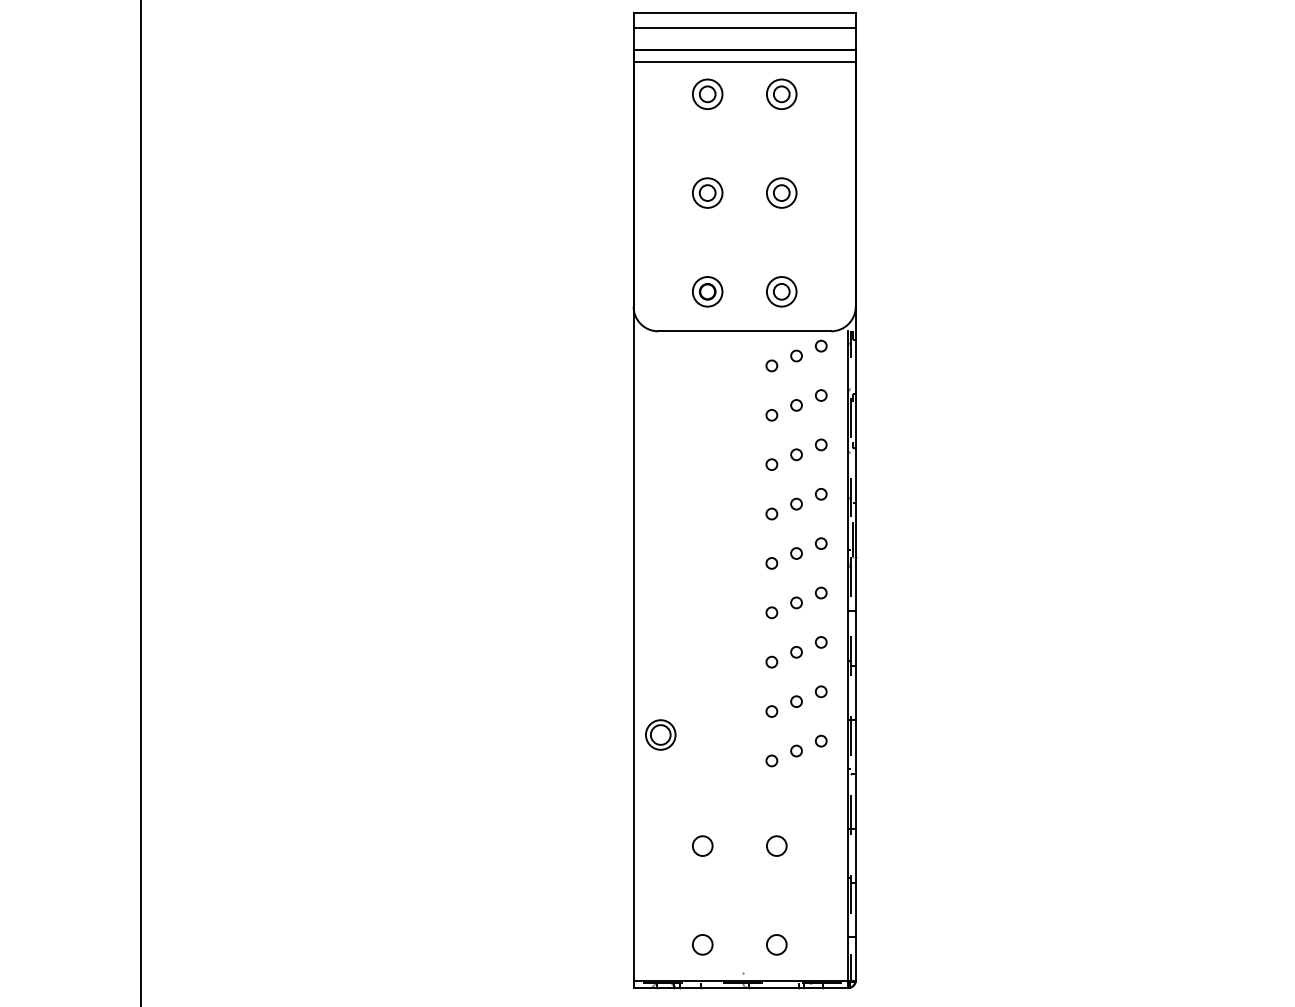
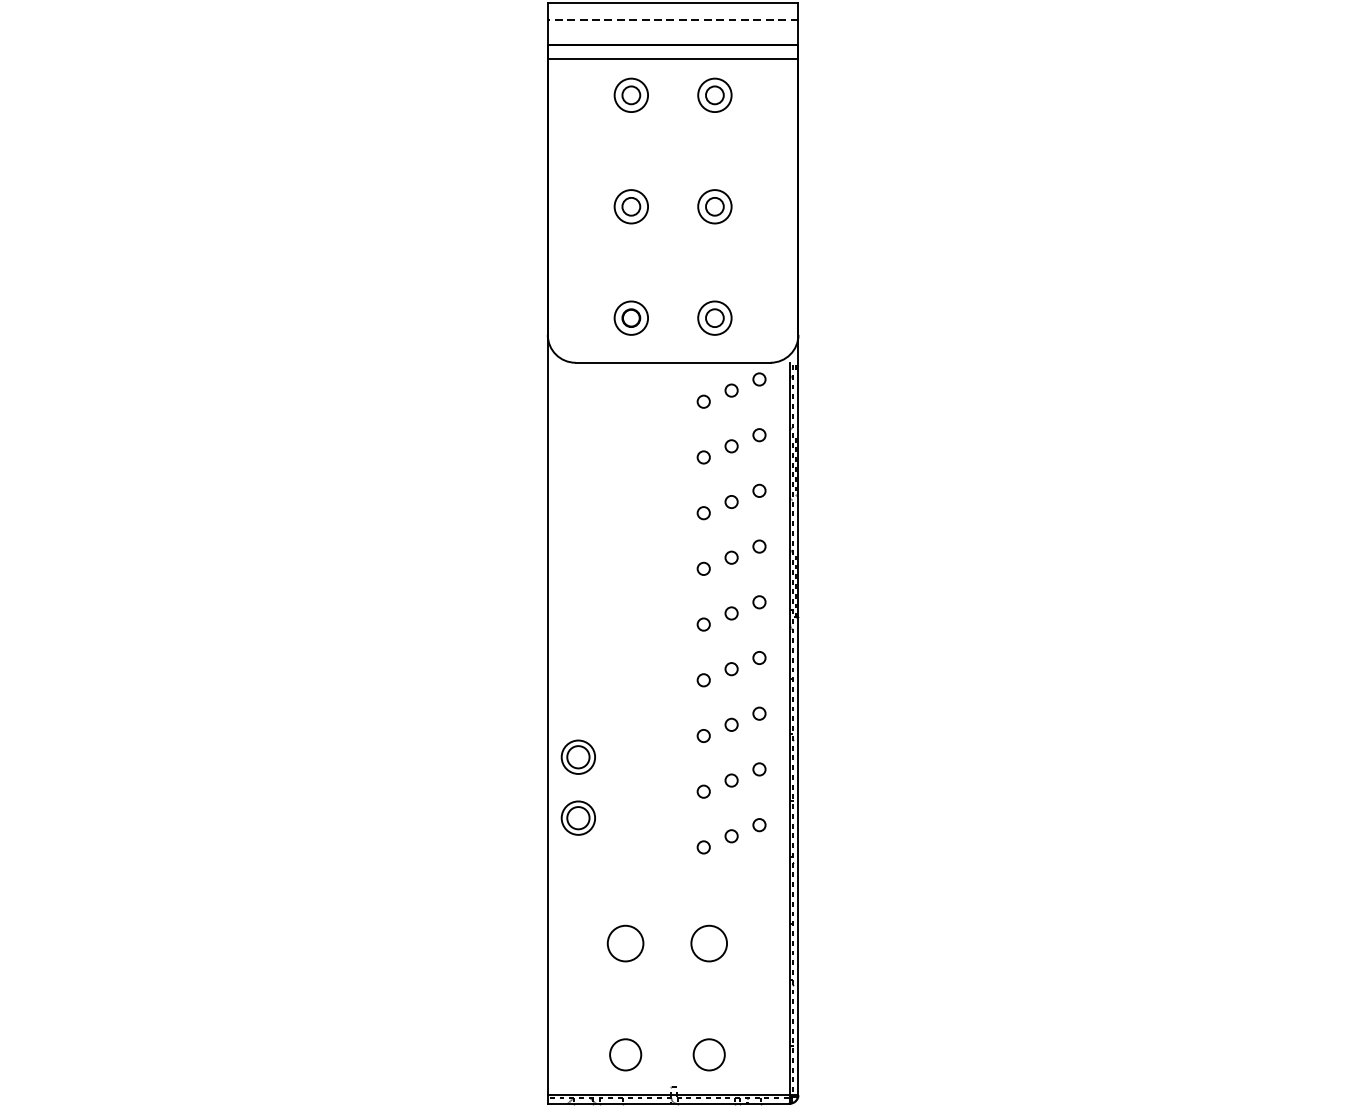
line: (744, 27) -> (672, 19), solid -> dashed
part: (660, 680) -> (578, 756), added
circle: (702, 845) -> (625, 942), size x1.6
circle: (776, 845) -> (708, 942), size x1.6
circle: (702, 944) -> (625, 1054), size x1.4
circle: (776, 944) -> (708, 1054), size x1.4

